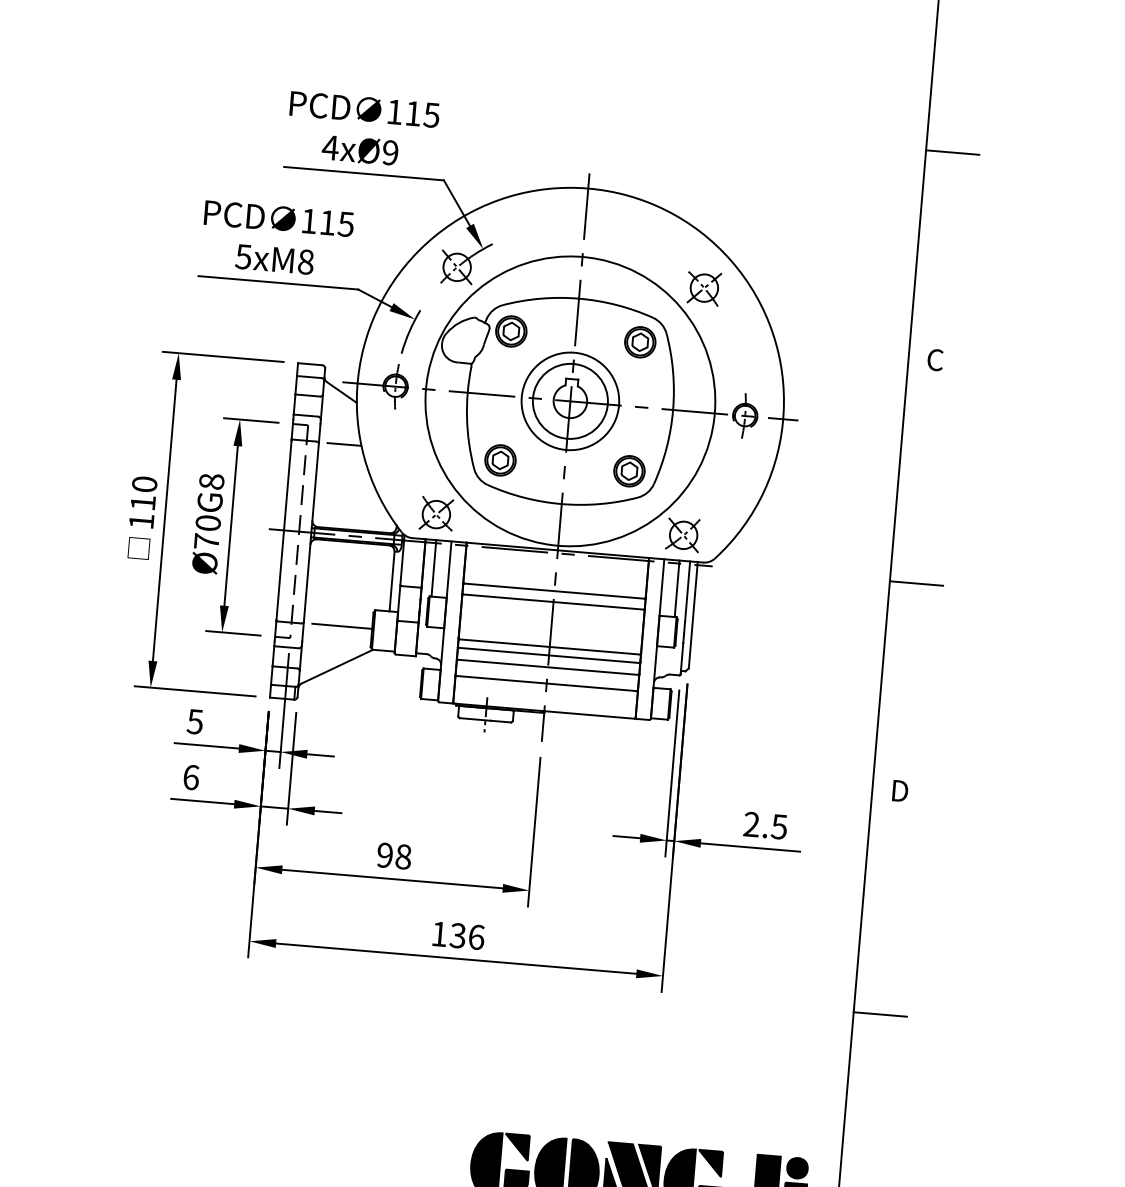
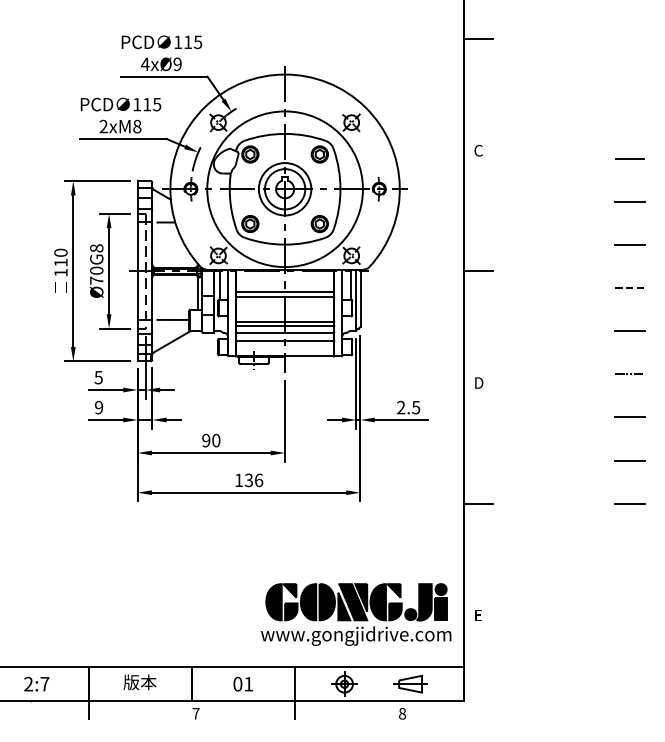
text: (243, 256) -> (103, 126), 5xM8 -> 2xM8
text: (192, 777) -> (99, 407), 6 -> 9
text: (404, 856) -> (216, 440), 98 -> 90

